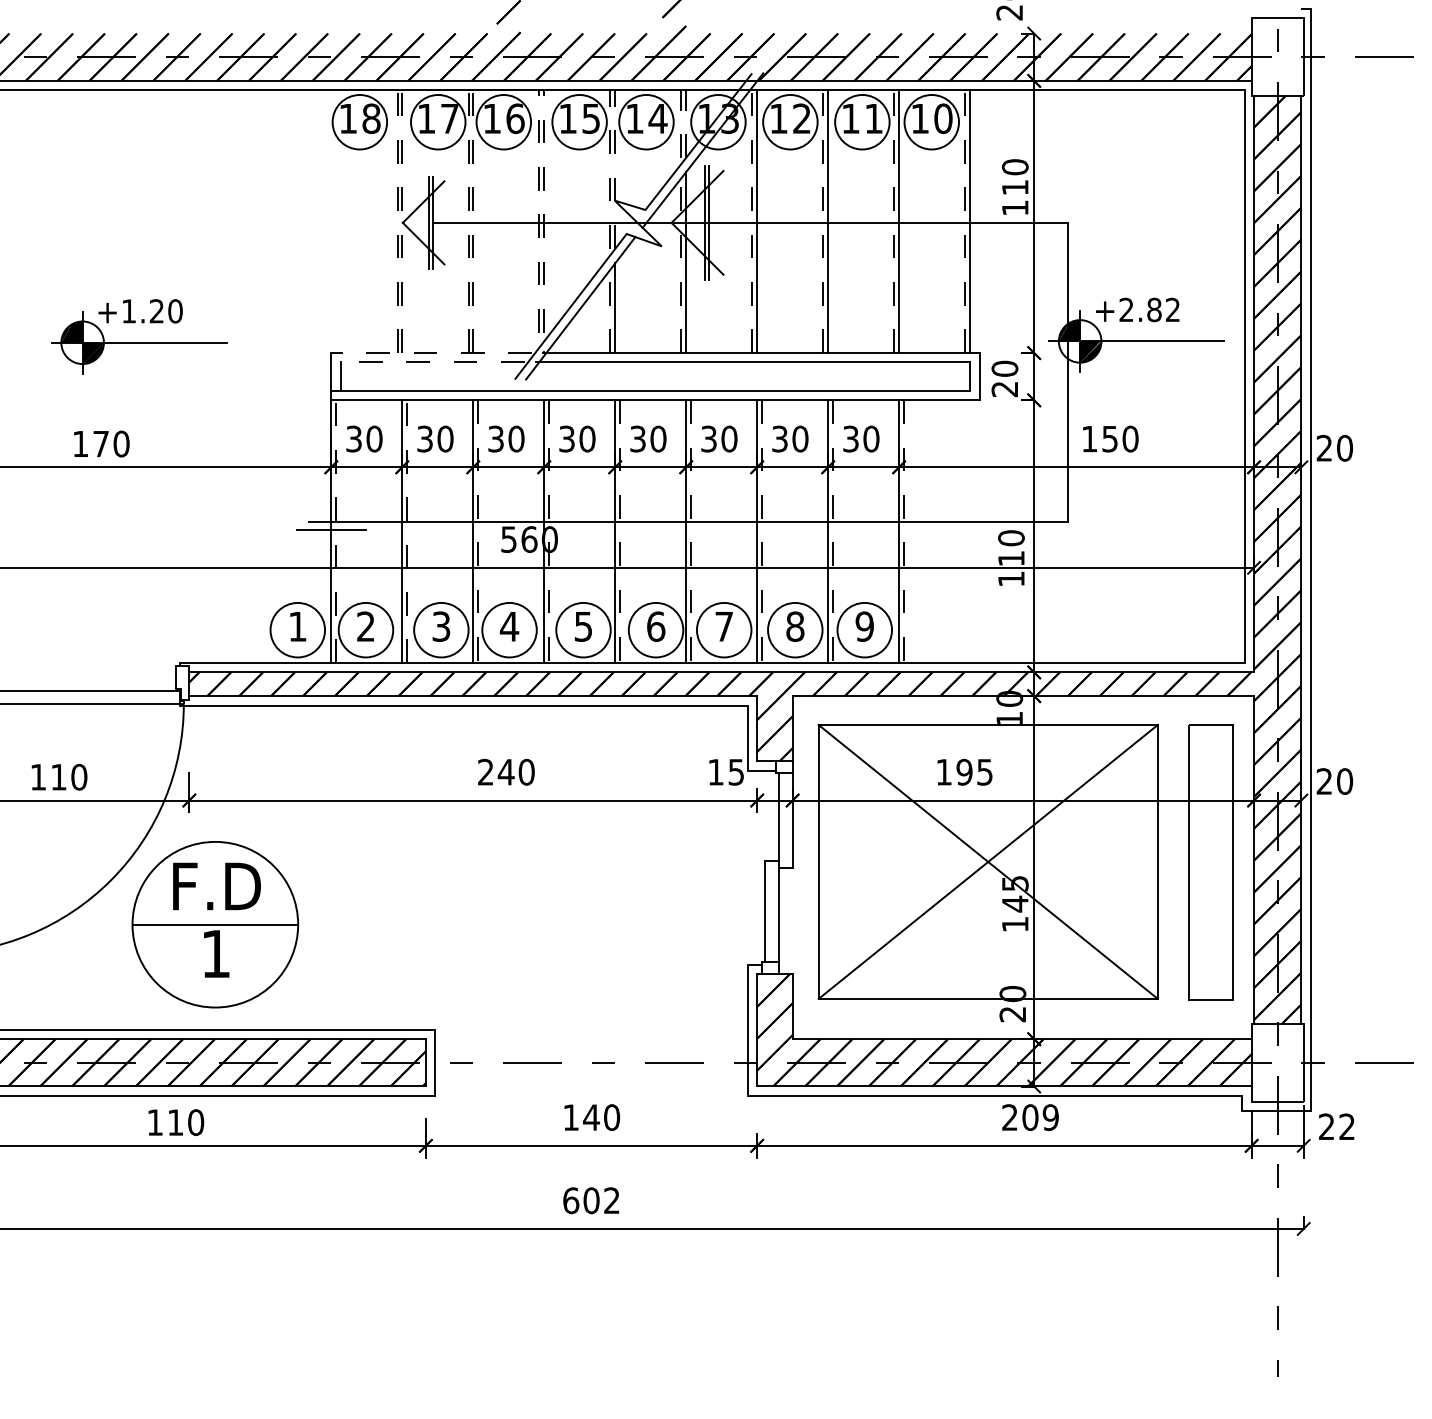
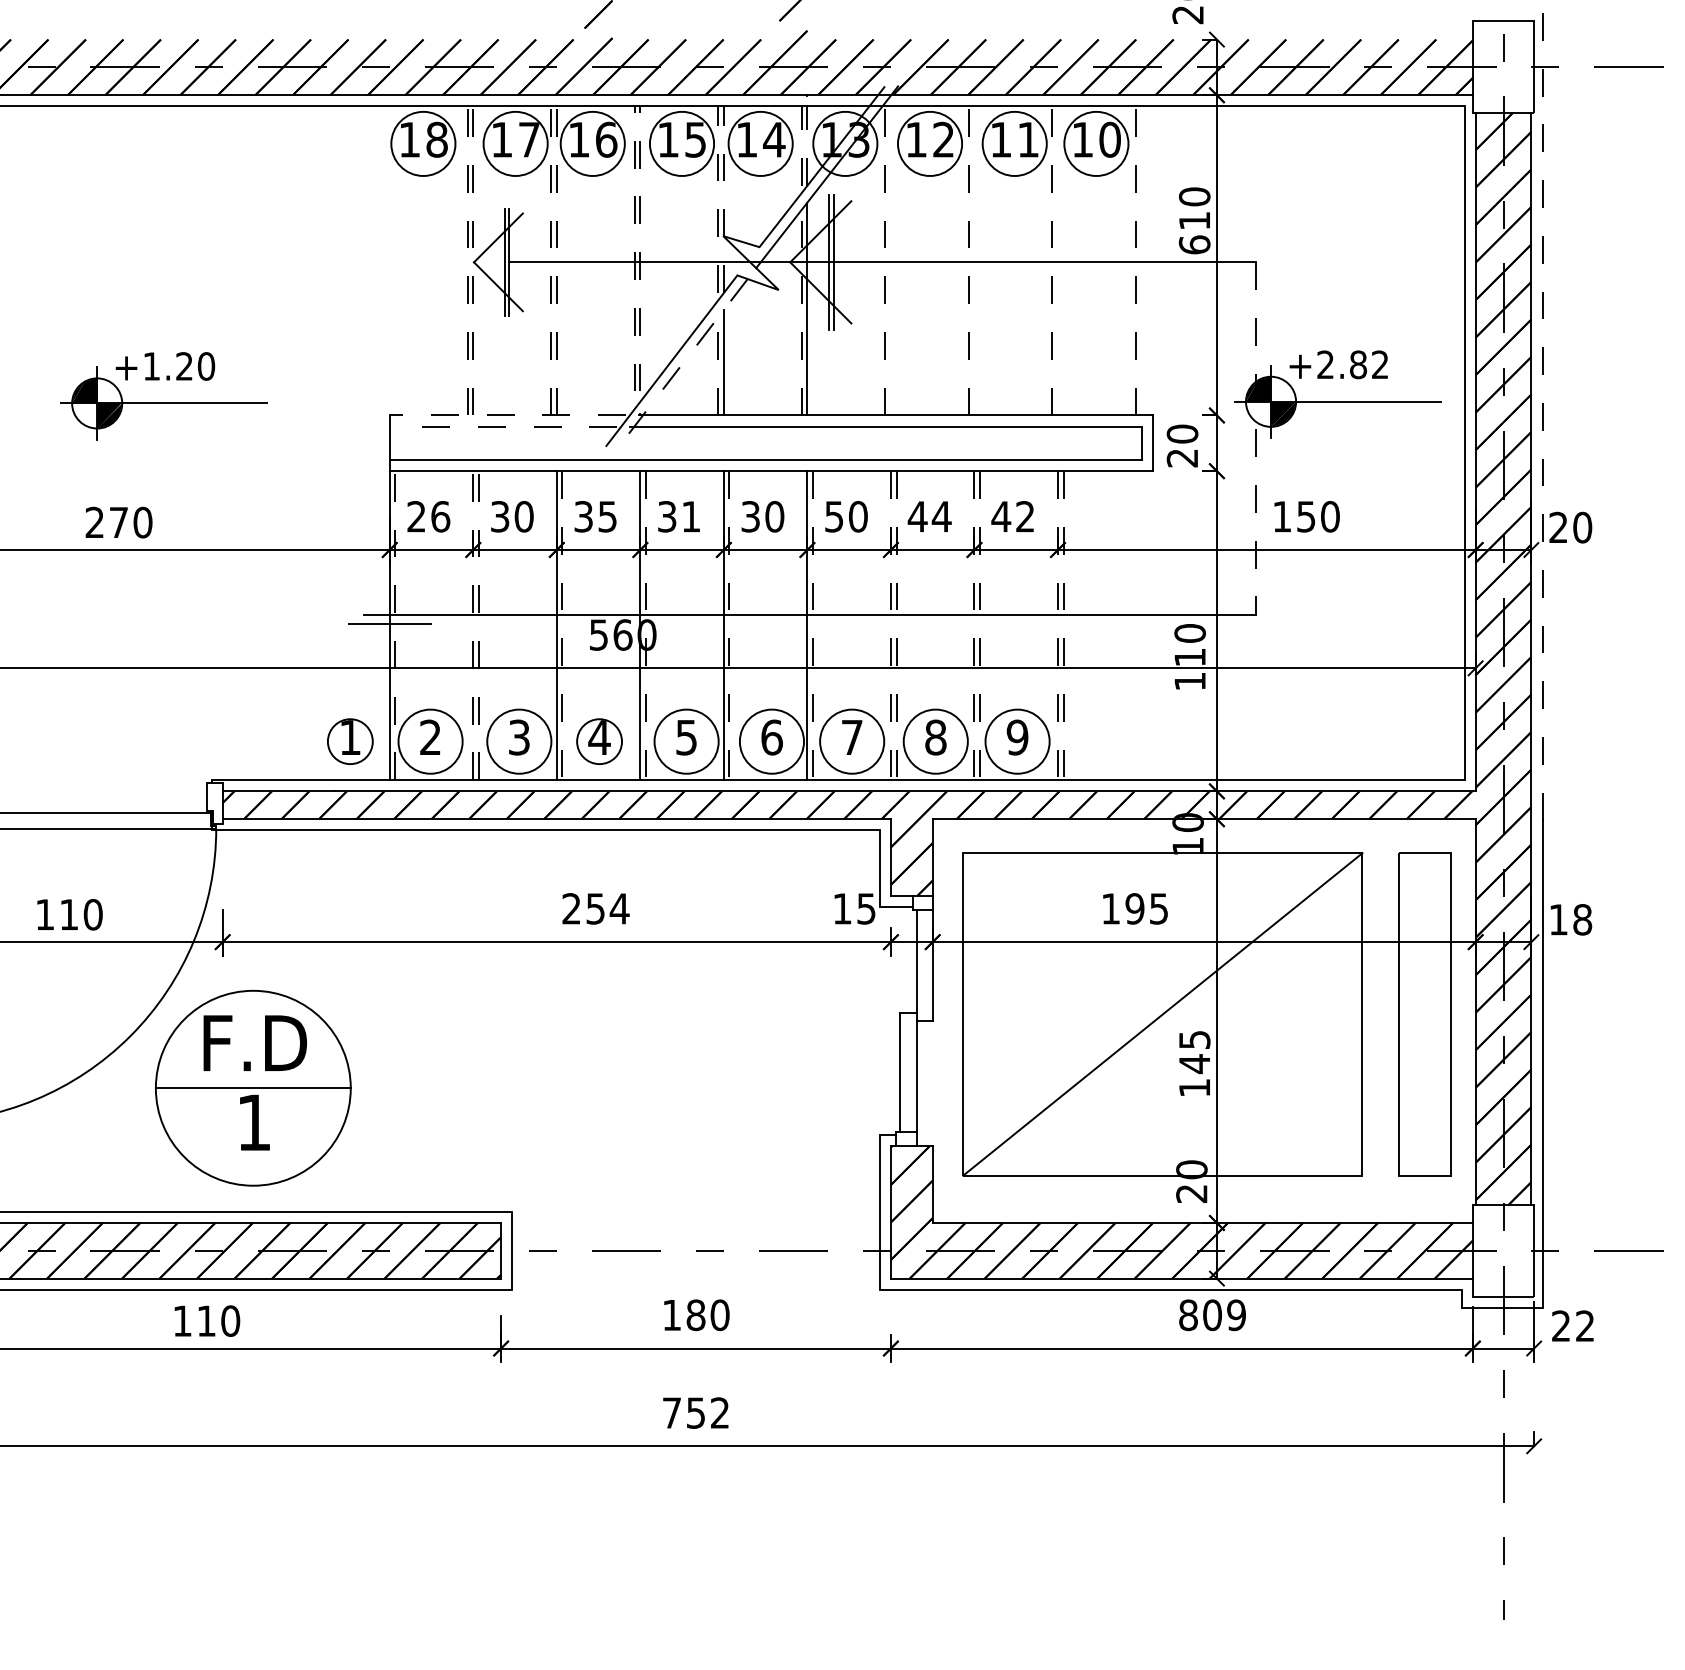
text: (1014, 207) -> (1193, 244), 110 -> 610
line: (757, 221) -> (891, 260), removed
line: (828, 221) -> (974, 260), removed
line: (899, 221) -> (1058, 260), removed
line: (970, 221) -> (1141, 260), removed
line: (580, 308) -> (683, 363), solid -> dashed
line: (1310, 347) -> (1542, 408), solid -> dashed
line: (1067, 372) -> (1256, 438), solid -> dashed
line: (340, 376) -> (400, 443), removed
text: (364, 438) -> (428, 516), 30 -> 26
text: (516, 438) -> (607, 516), 30 -> 35
text: (587, 438) -> (691, 516), 30 -> 31
text: (709, 438) -> (834, 516), 30 -> 50
text: (789, 438) -> (928, 516), 30 -> 44
text: (860, 438) -> (1012, 516), 30 -> 42
text: (80, 443) -> (94, 521), 170 -> 270
line: (402, 531) -> (473, 625), solid -> dashed
line: (757, 532) -> (891, 626), solid -> dashed
line: (828, 532) -> (974, 626), solid -> dashed
line: (899, 532) -> (1058, 626), solid -> dashed
circle: (297, 629) -> (350, 740), size x0.7
circle: (509, 629) -> (599, 740), size x0.7
text: (516, 771) -> (607, 907), 240 -> 254
text: (1334, 781) -> (1570, 919), 20 -> 18
line: (987, 861) -> (1162, 1013), removed
text: (591, 1117) -> (695, 1315), 140 -> 180
text: (1009, 1117) -> (1187, 1315), 209 -> 809
text: (581, 1200) -> (684, 1412), 602 -> 752

